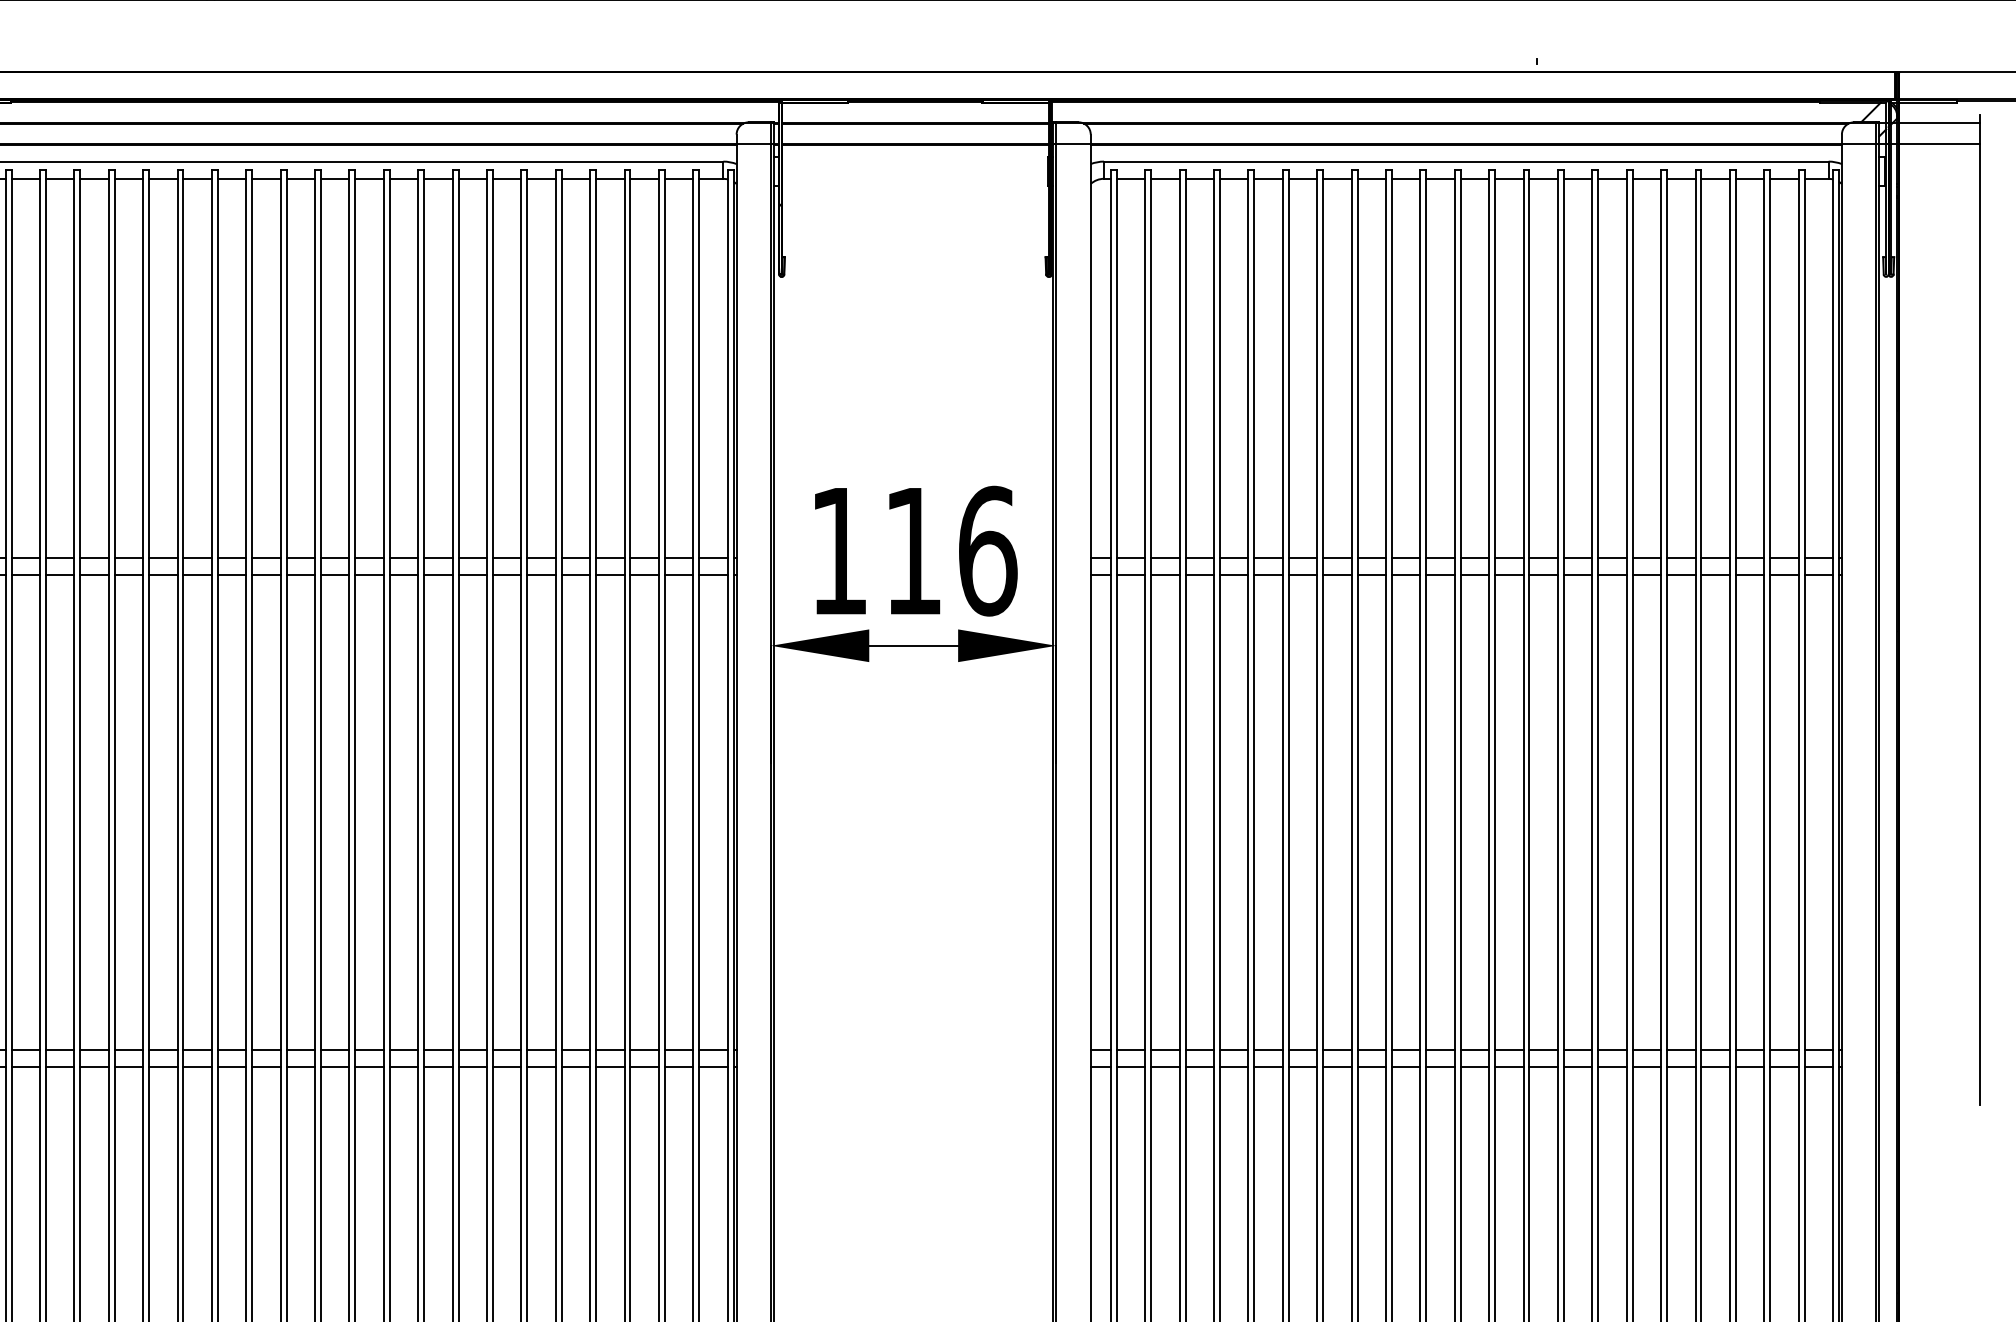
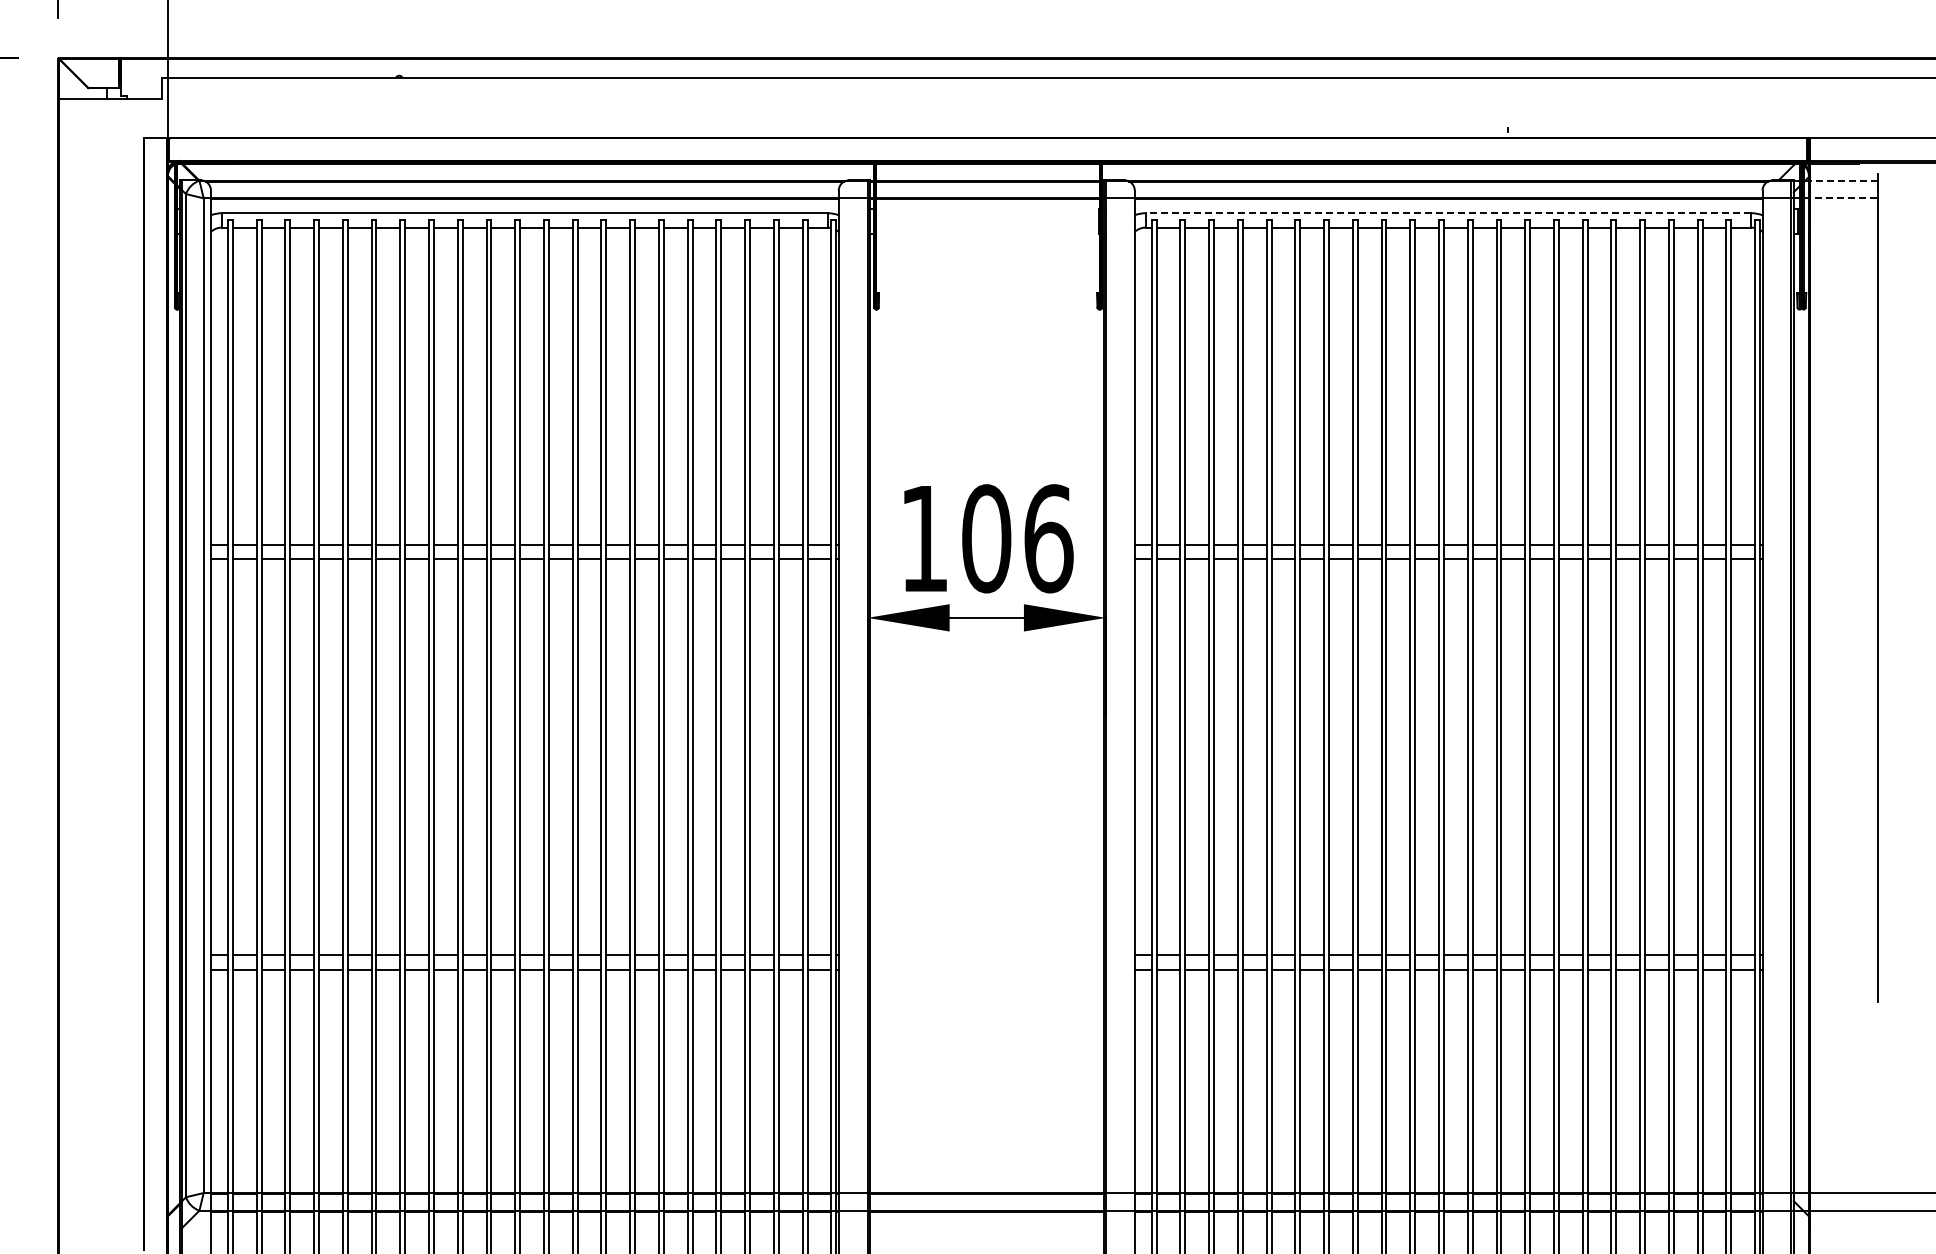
line: (1935, 122) -> (1840, 180), solid -> dashed
line: (1936, 144) -> (1841, 198), solid -> dashed
line: (1466, 161) -> (1448, 213), solid -> dashed
text: (913, 550) -> (986, 538), 116 -> 106

